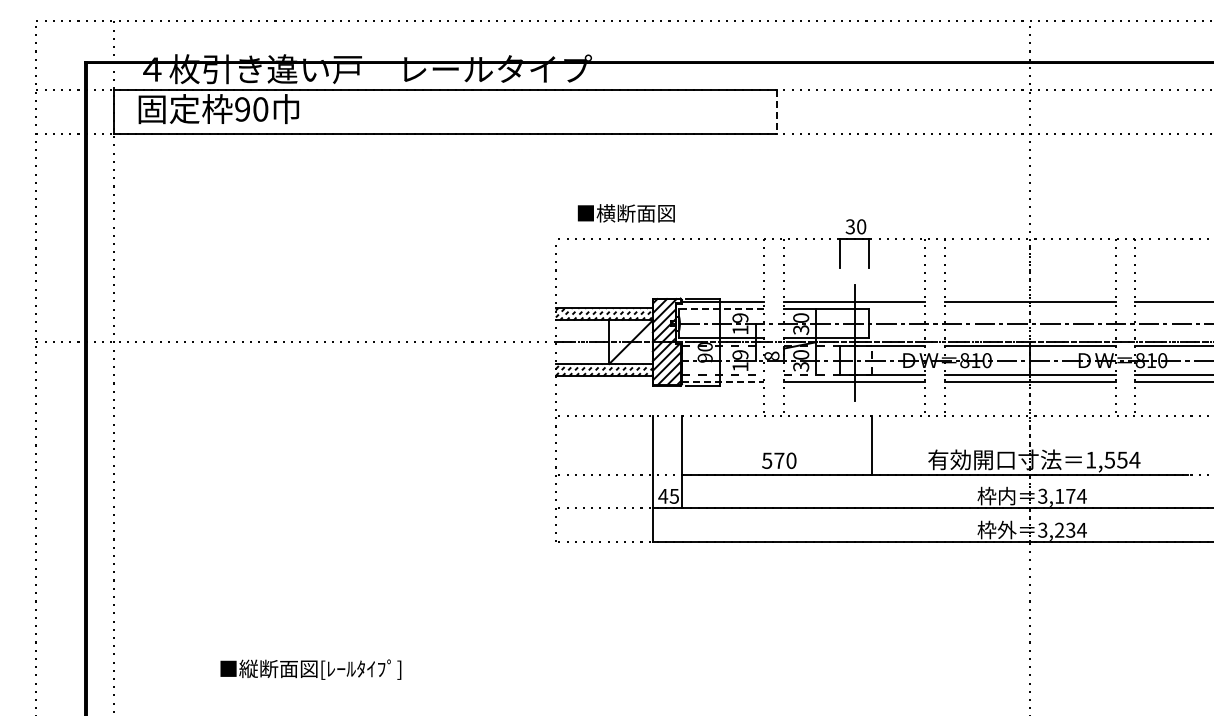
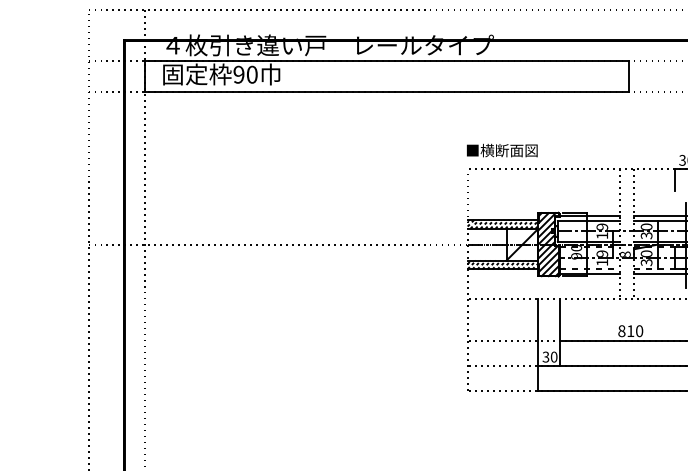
line: (776, 111) -> (628, 76), dashed -> solid
text: (625, 213) -> (501, 150), moved
line: (721, 309) -> (588, 220), dashed -> solid
line: (723, 381) -> (589, 273), dashed -> solid
text: (773, 460) -> (626, 330), 570 -> 810
text: (668, 495) -> (549, 356), 45 -> 30

